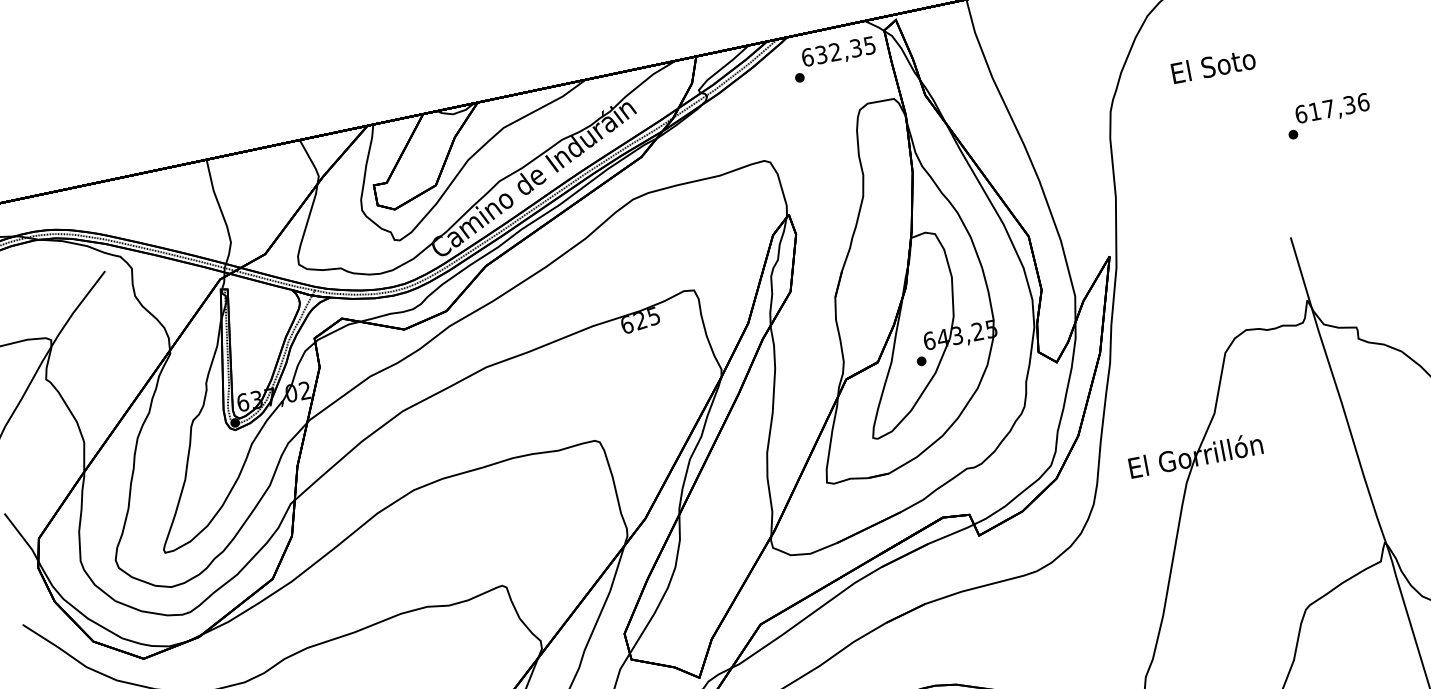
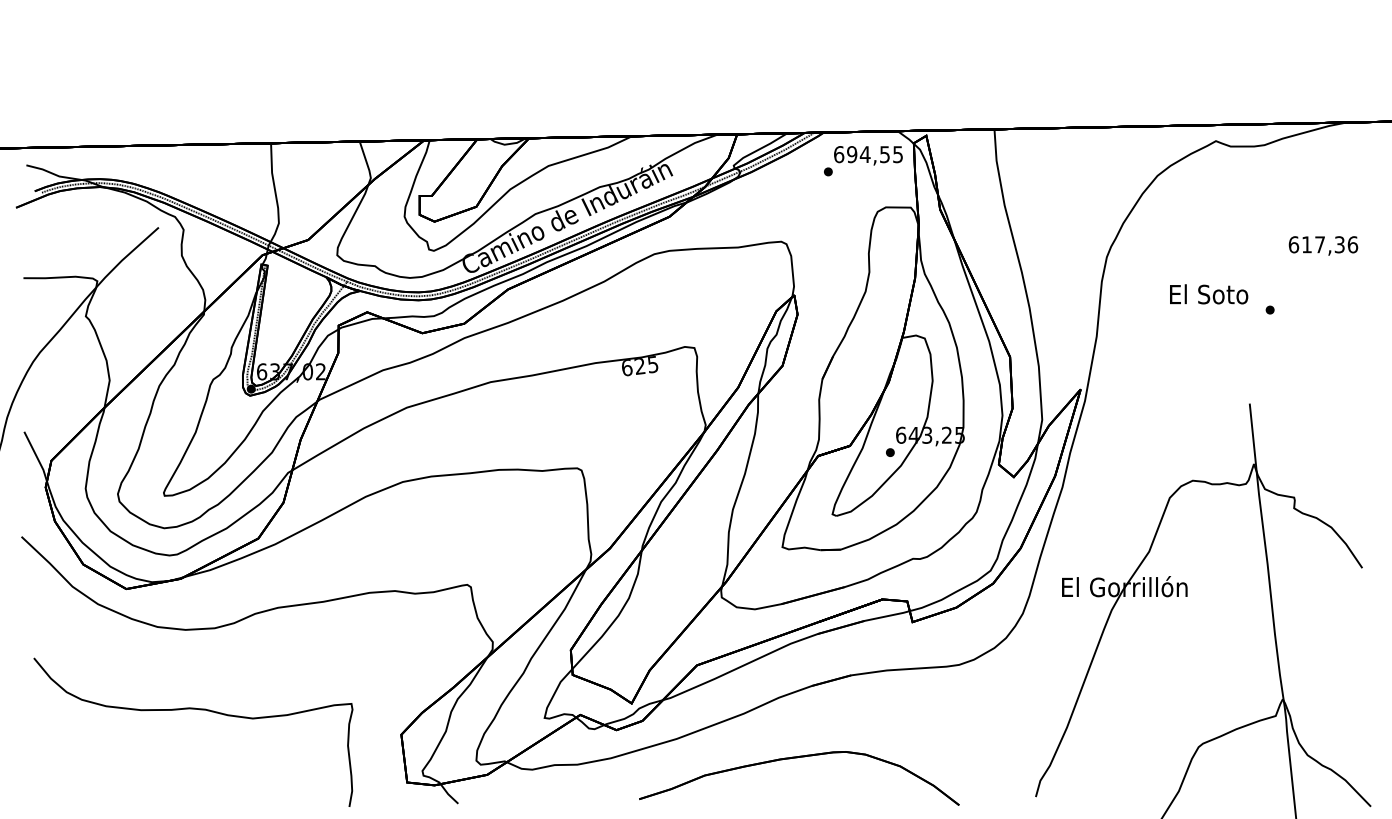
text: (838, 51) -> (868, 154), 632,35 -> 694,55
text: (1214, 66) -> (1209, 294), moved
text: (1332, 109) -> (1323, 245), moved

